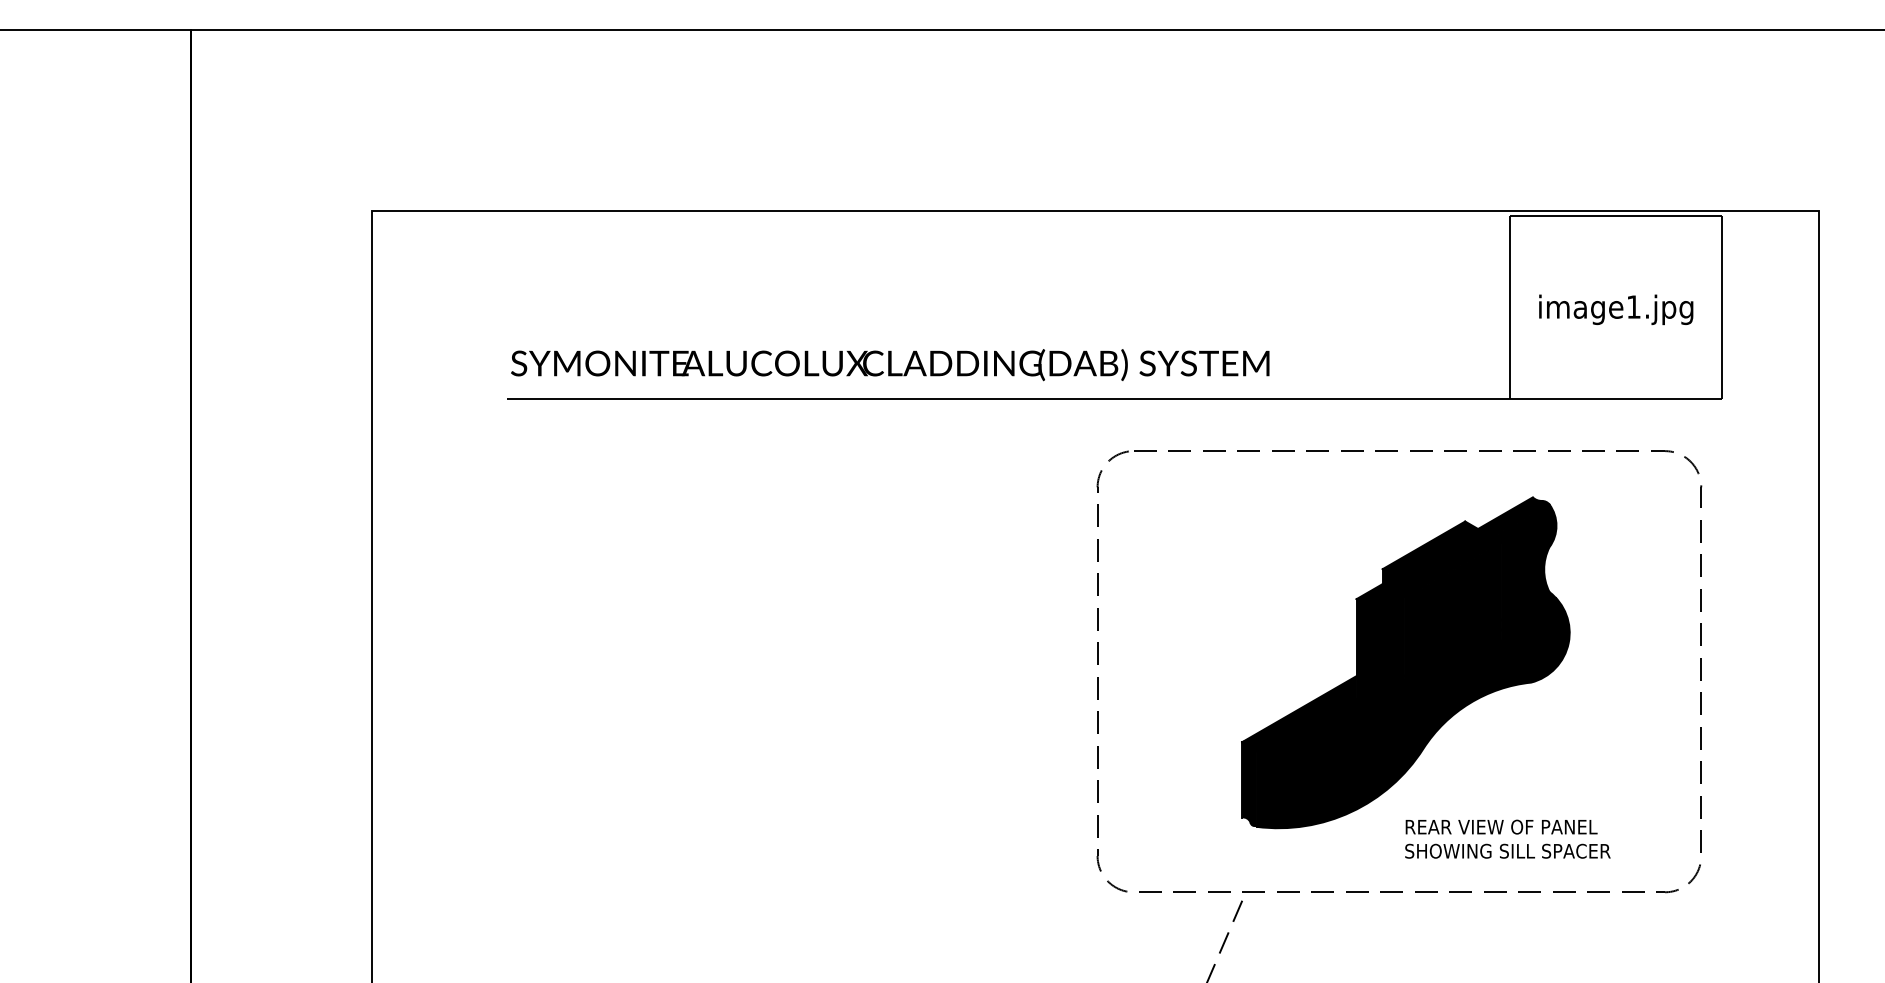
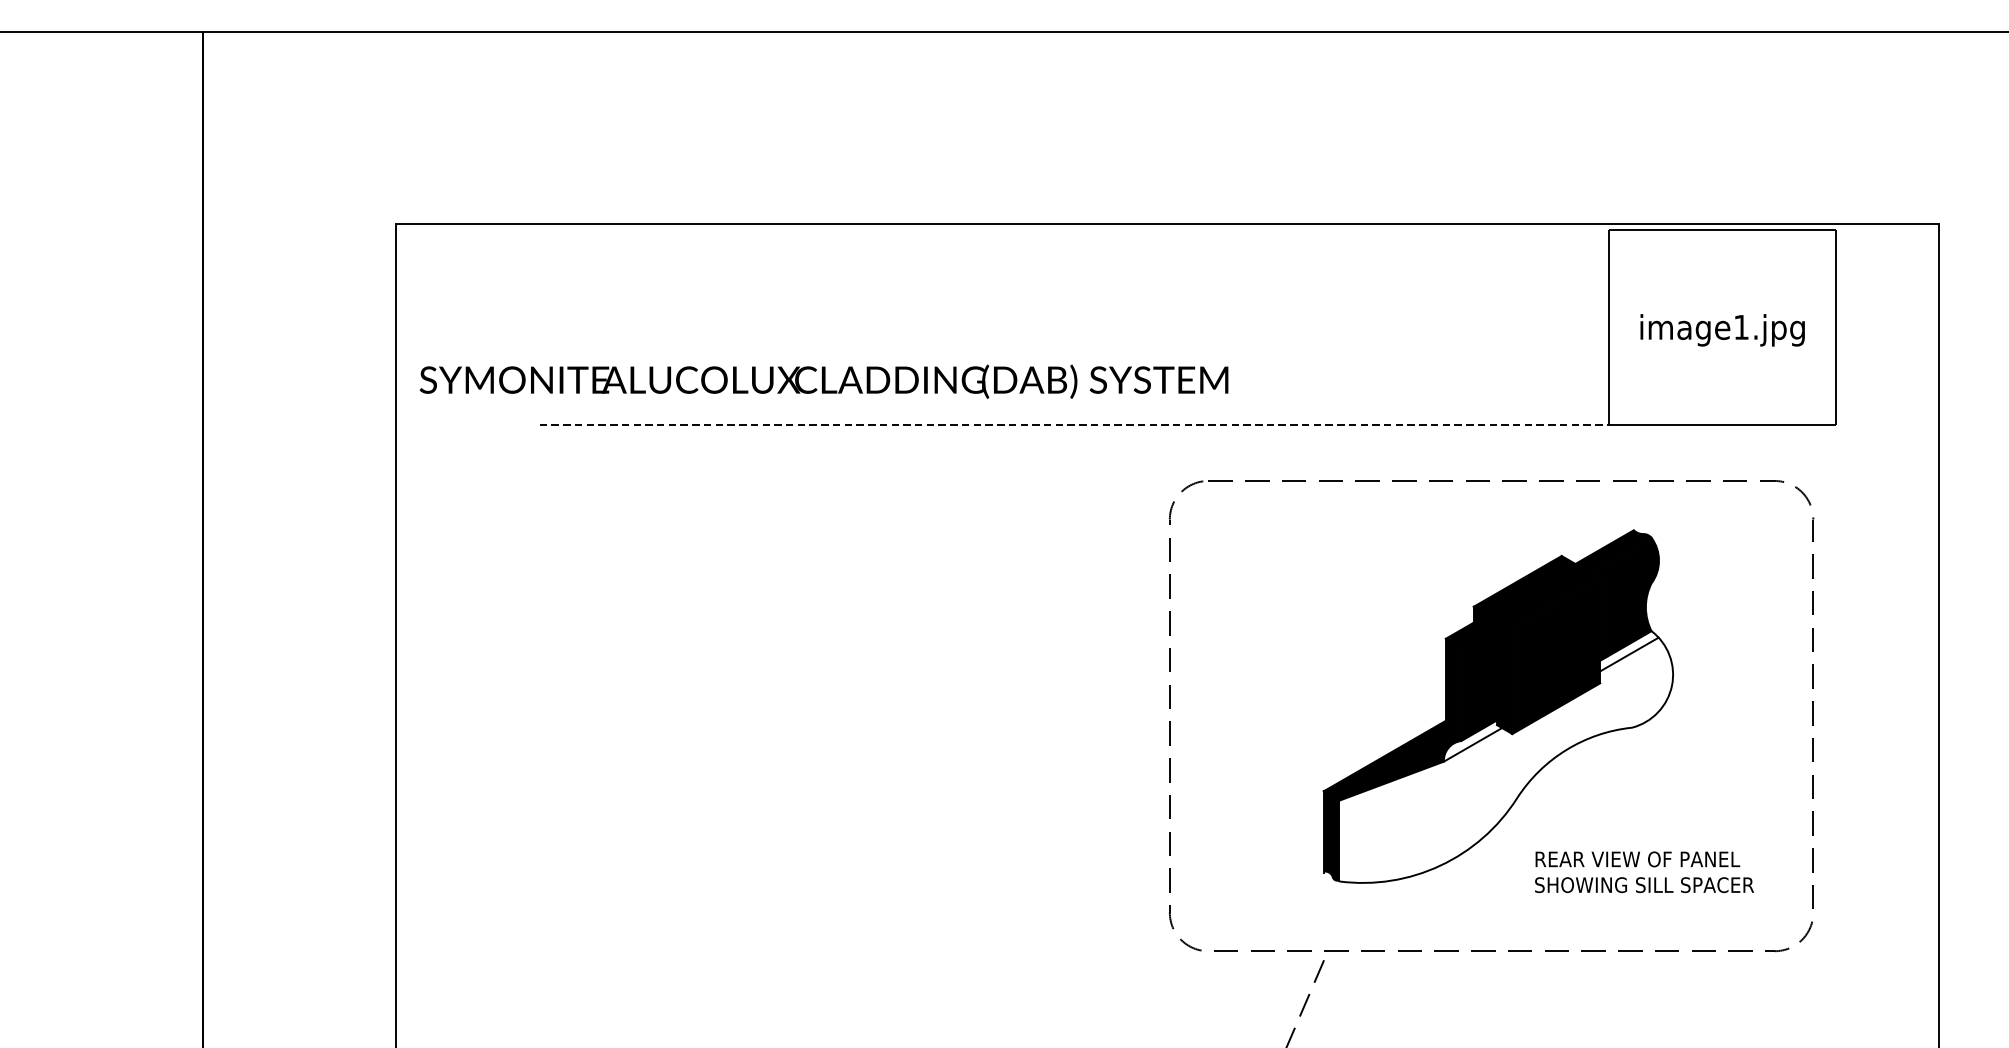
text: (890, 365) -> (824, 382), moved
line: (1008, 398) -> (1074, 424), solid -> dashed
fill: (1412, 710) -> (1505, 757), removed
text: (1507, 838) -> (1644, 871), moved

